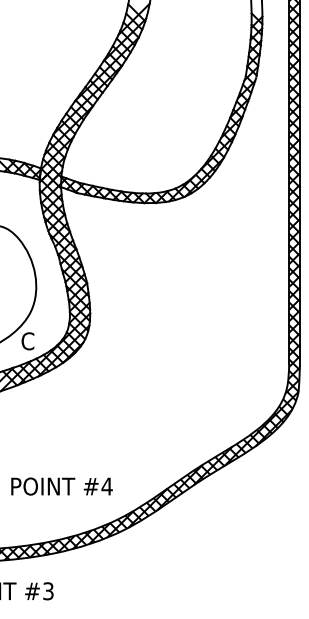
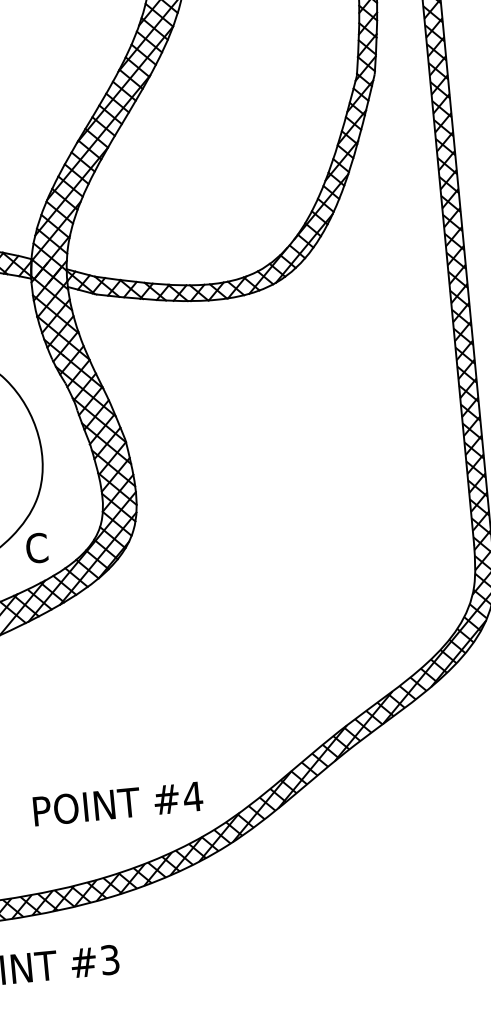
text: (61, 486) -> (117, 803), moved

